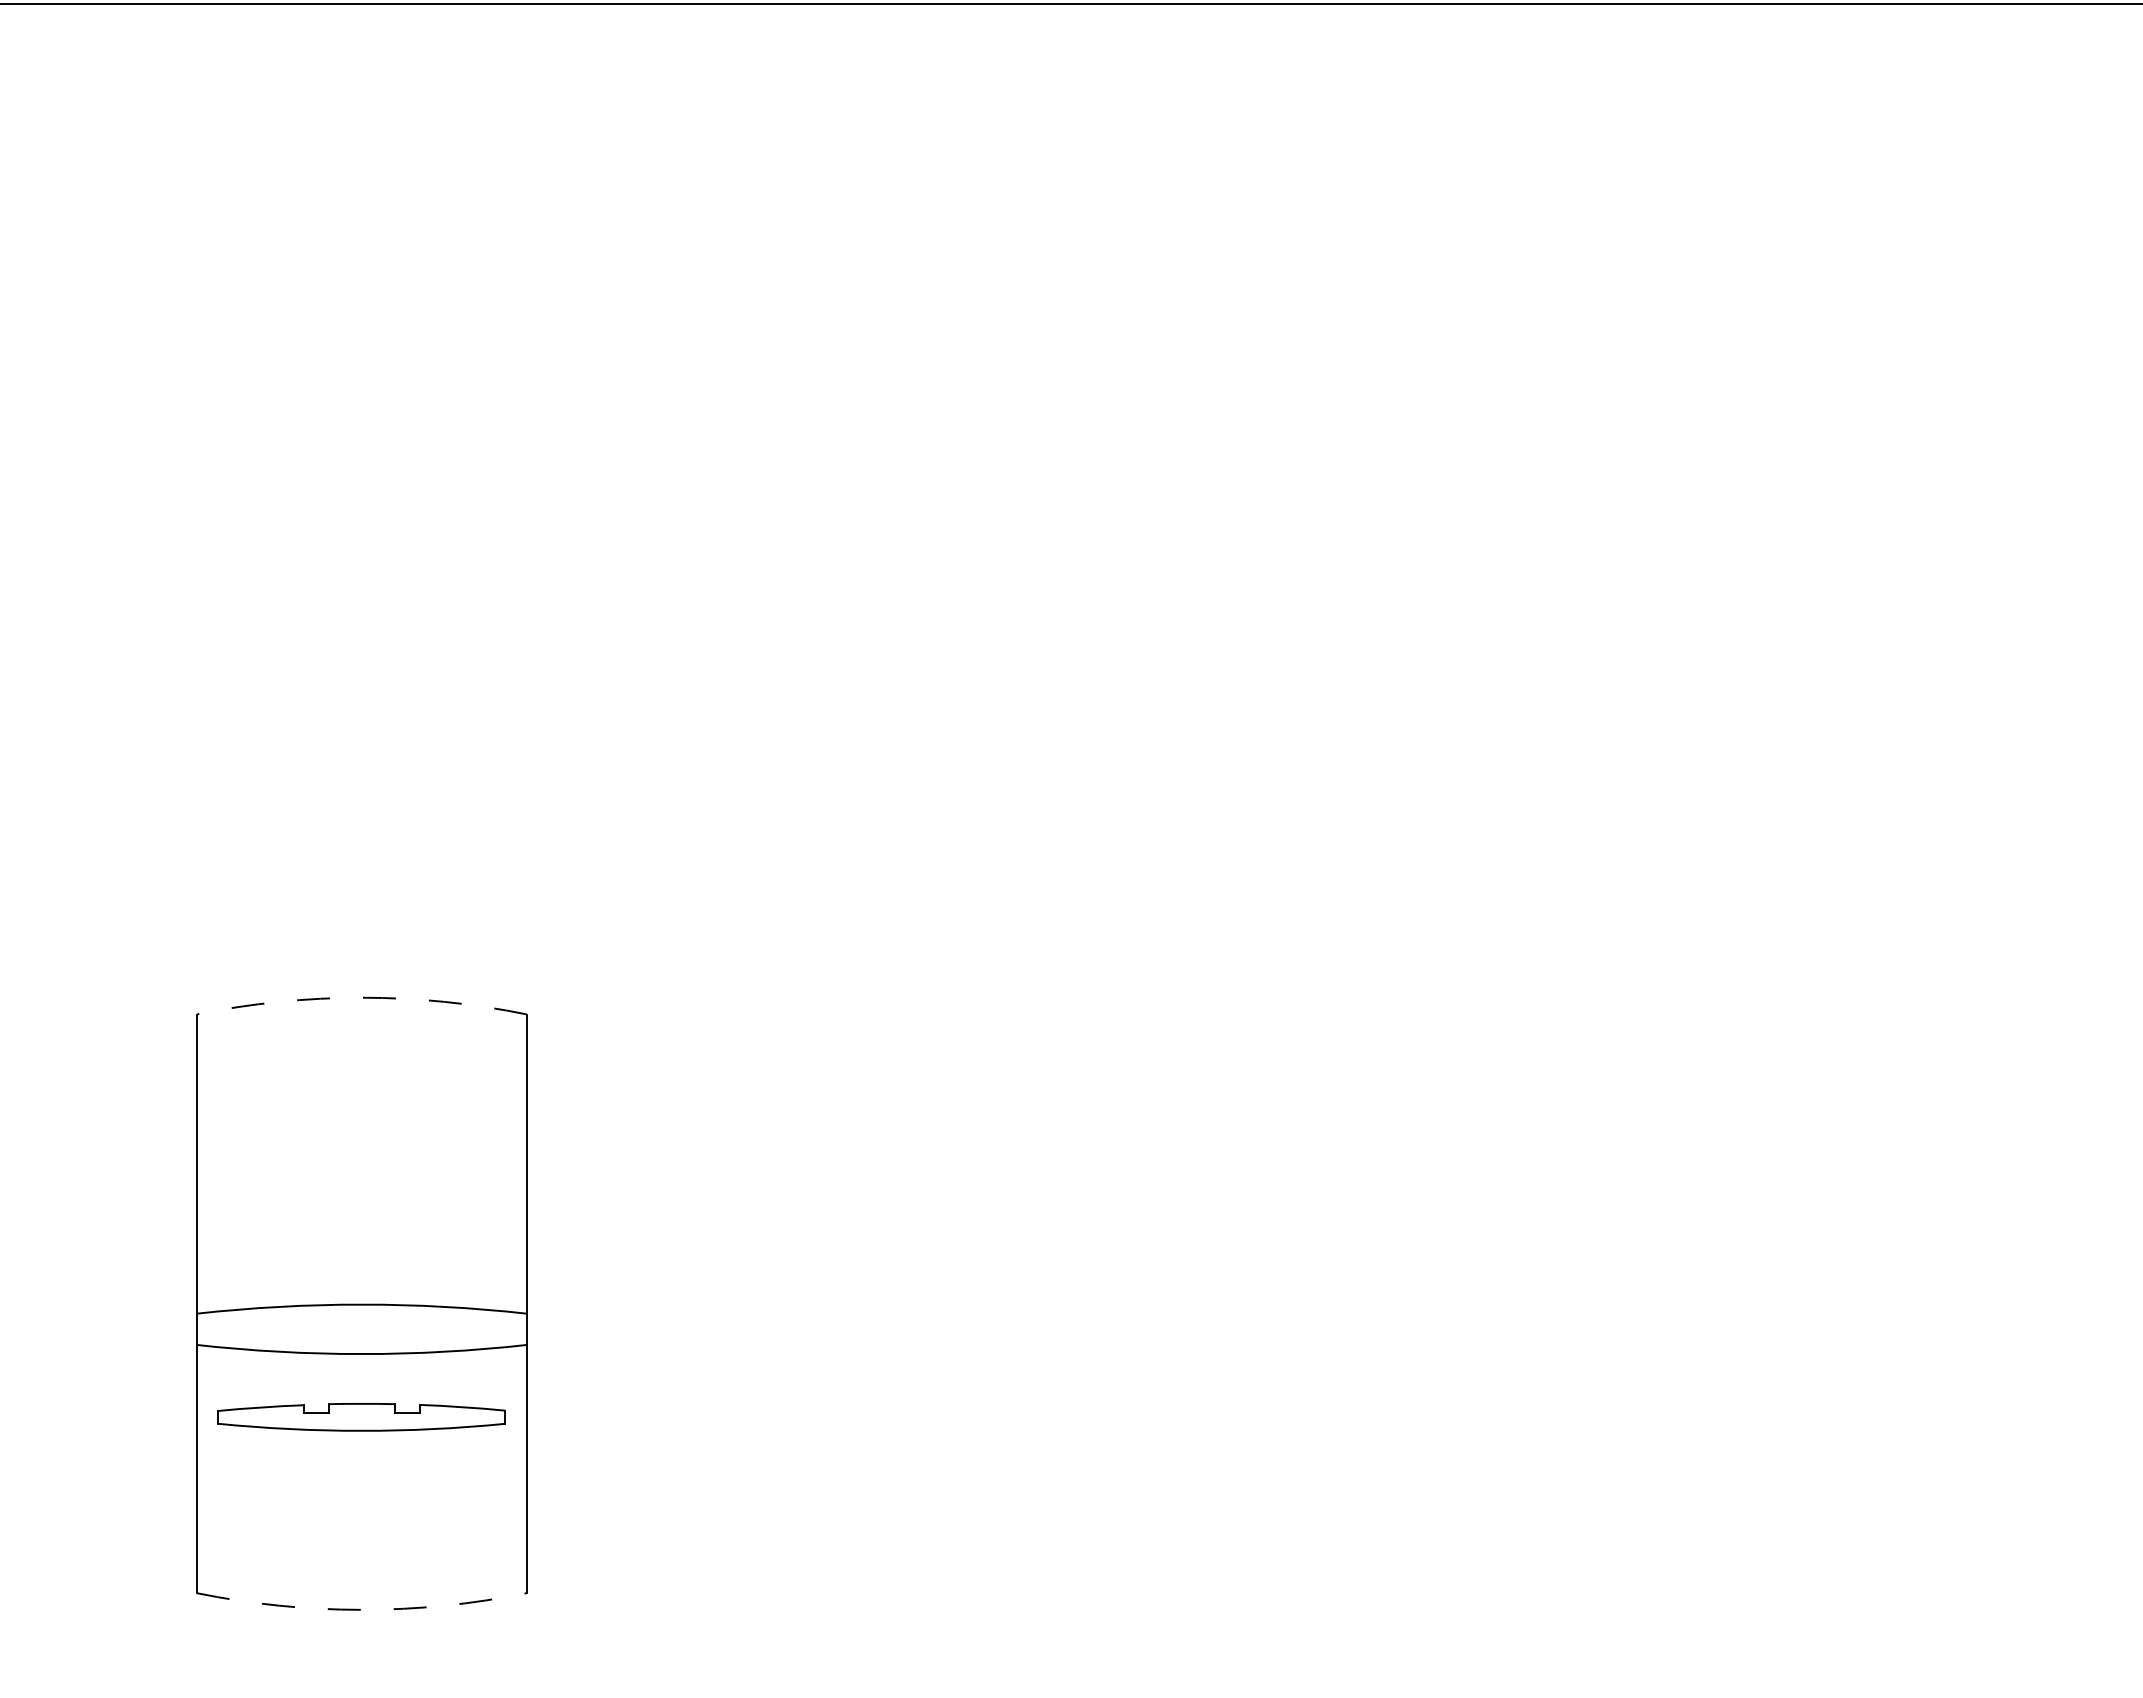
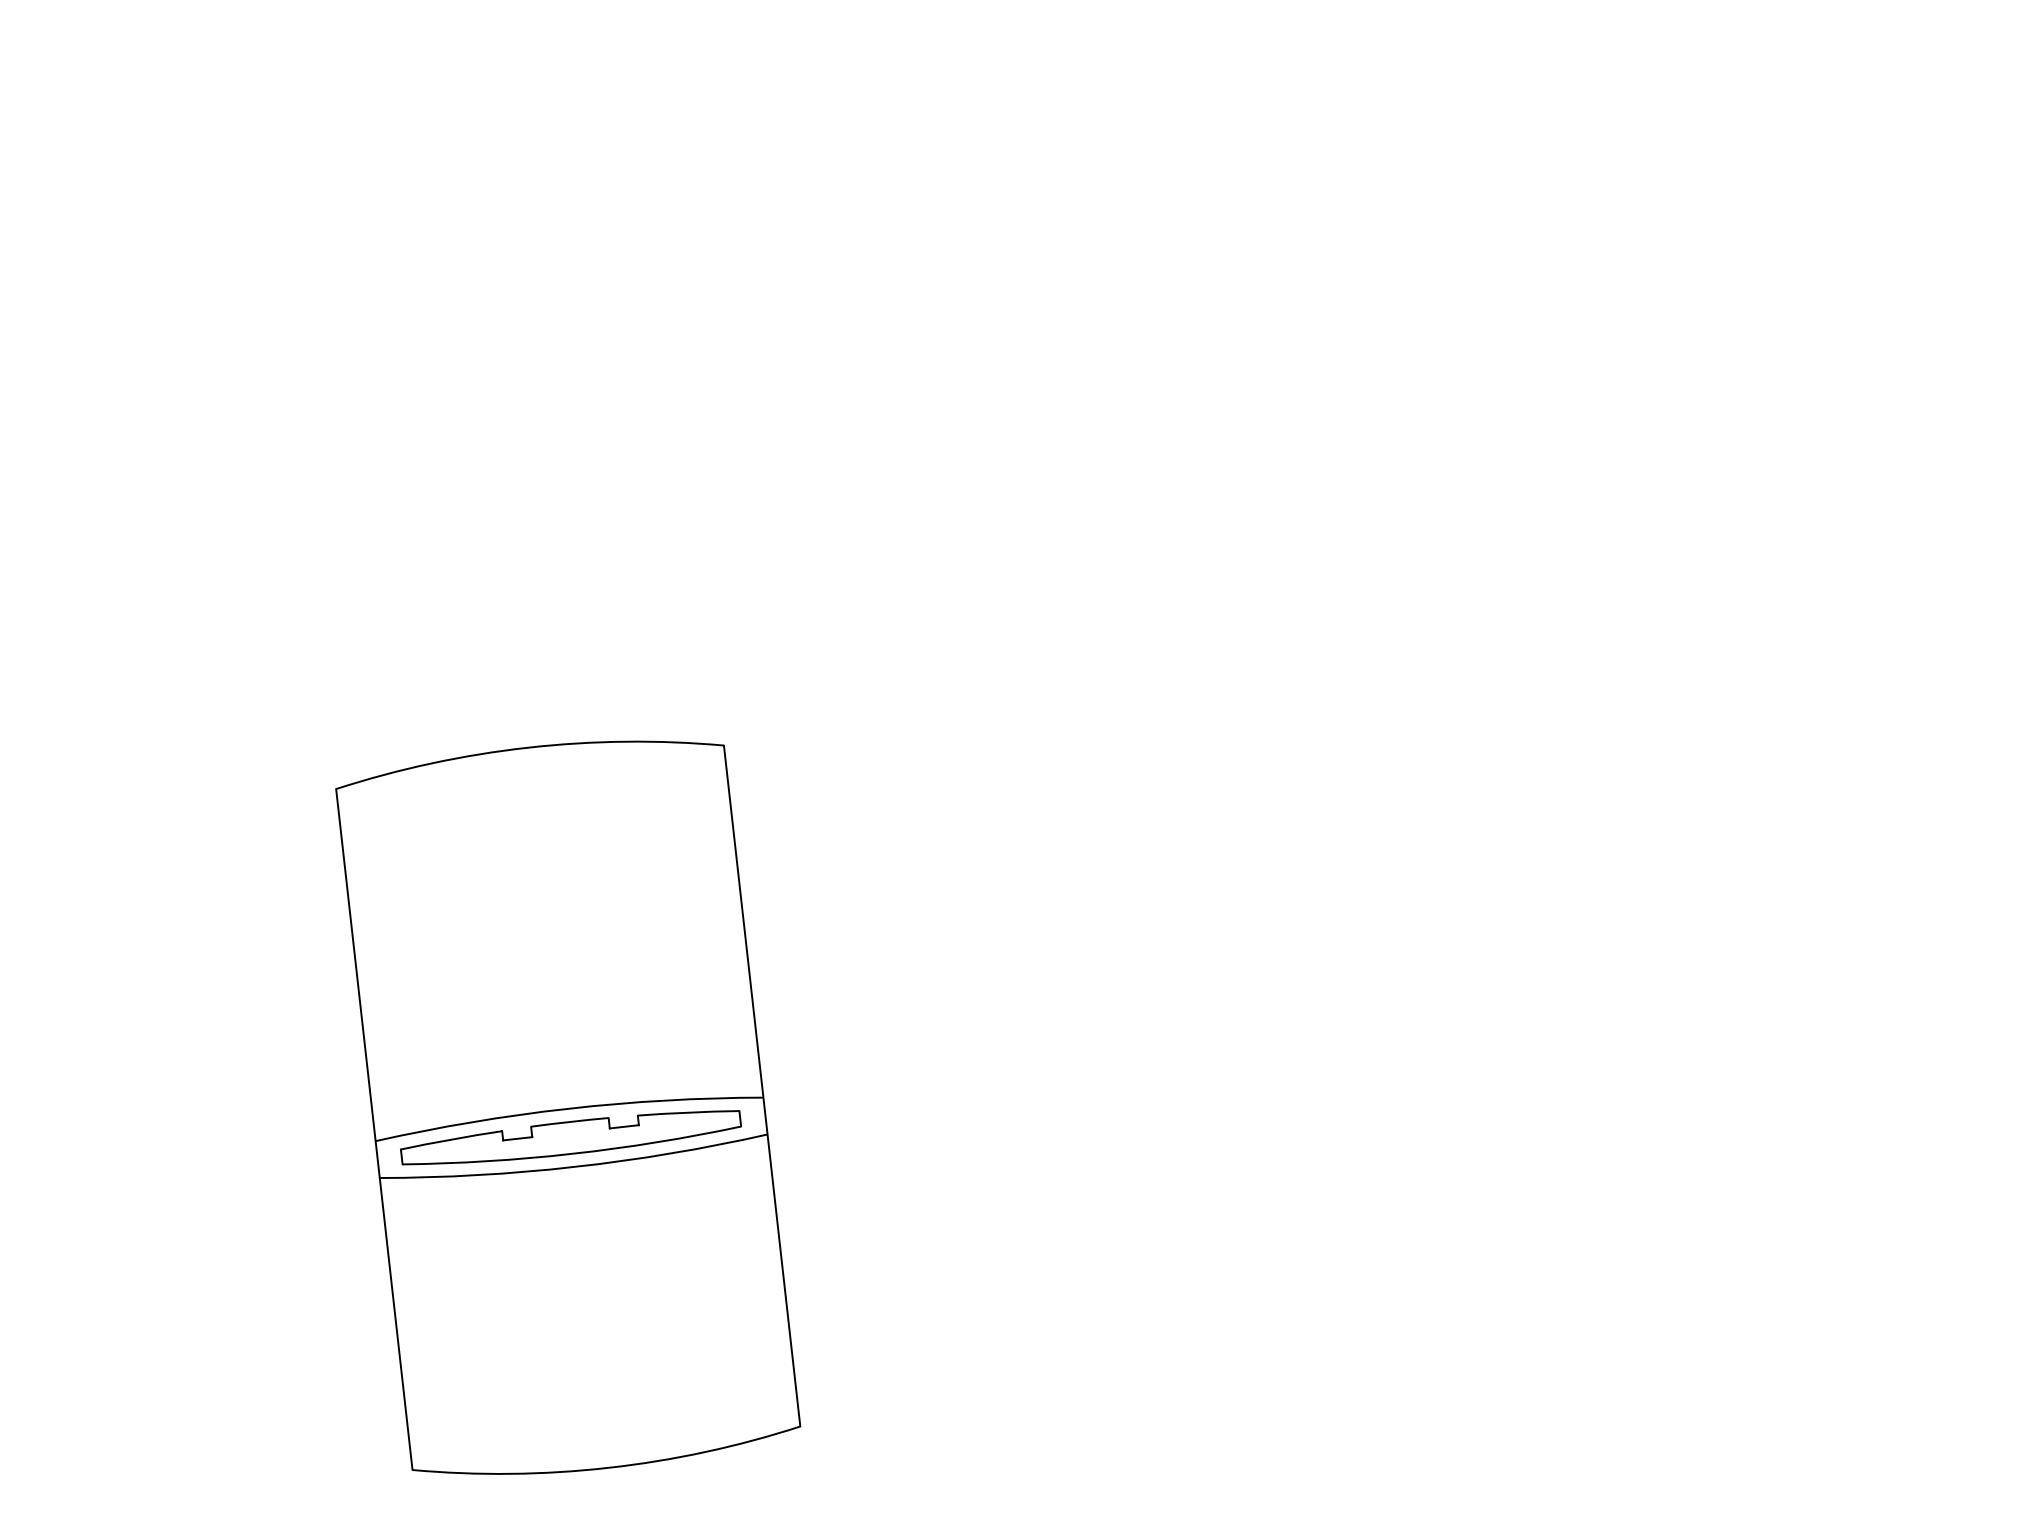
arc: (361, 997) -> (527, 747), dashed -> solid
part: (361, 1417) -> (571, 1138), moved
arc: (361, 1609) -> (608, 1467), dashed -> solid

